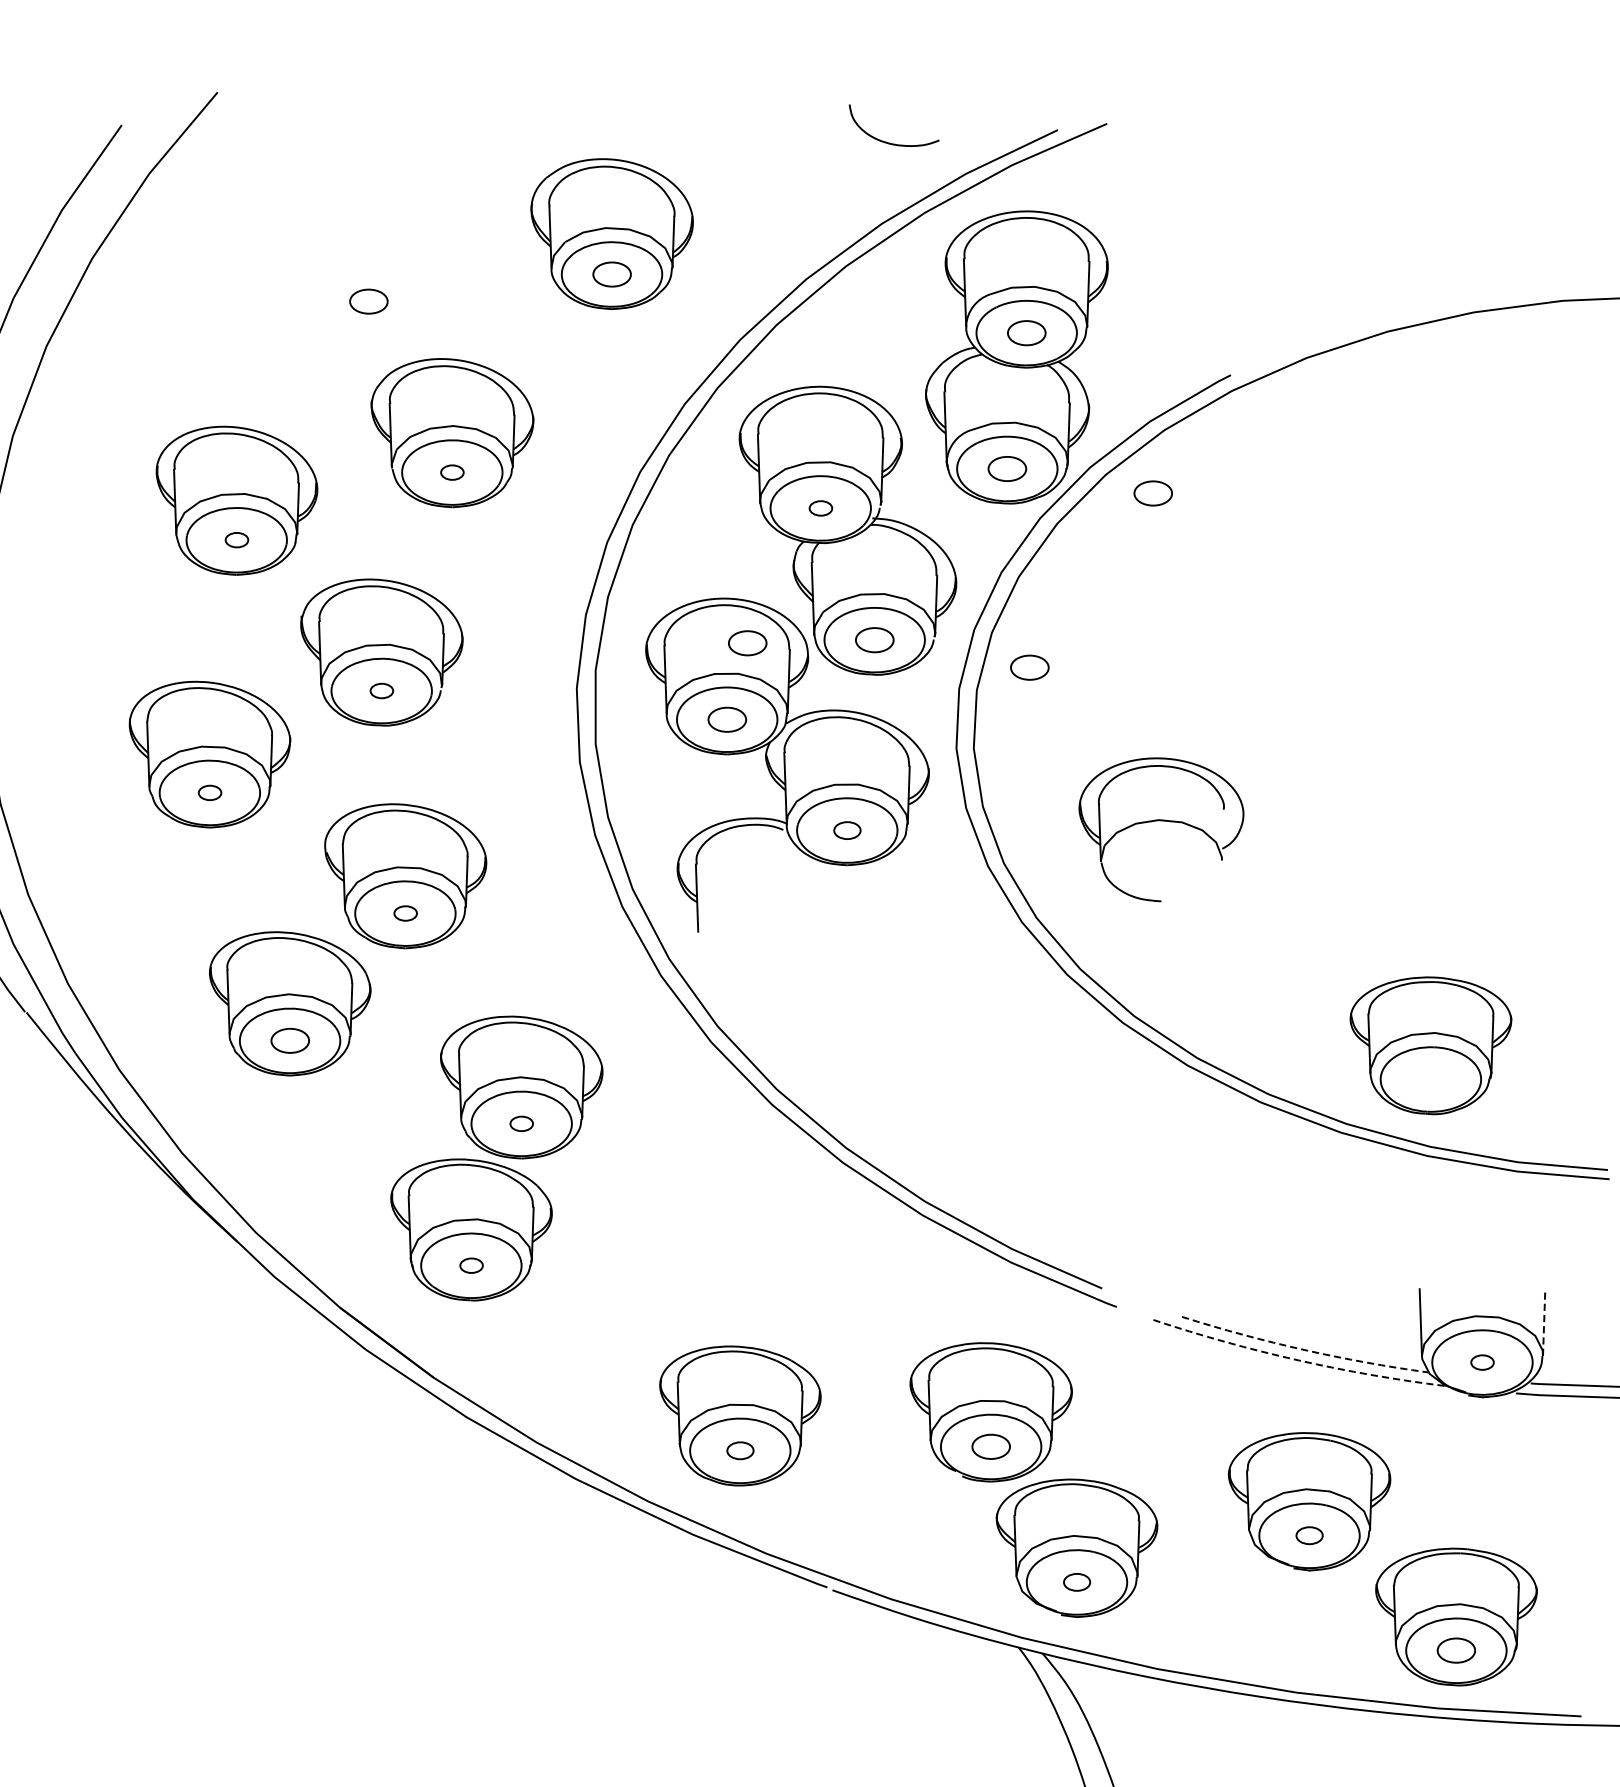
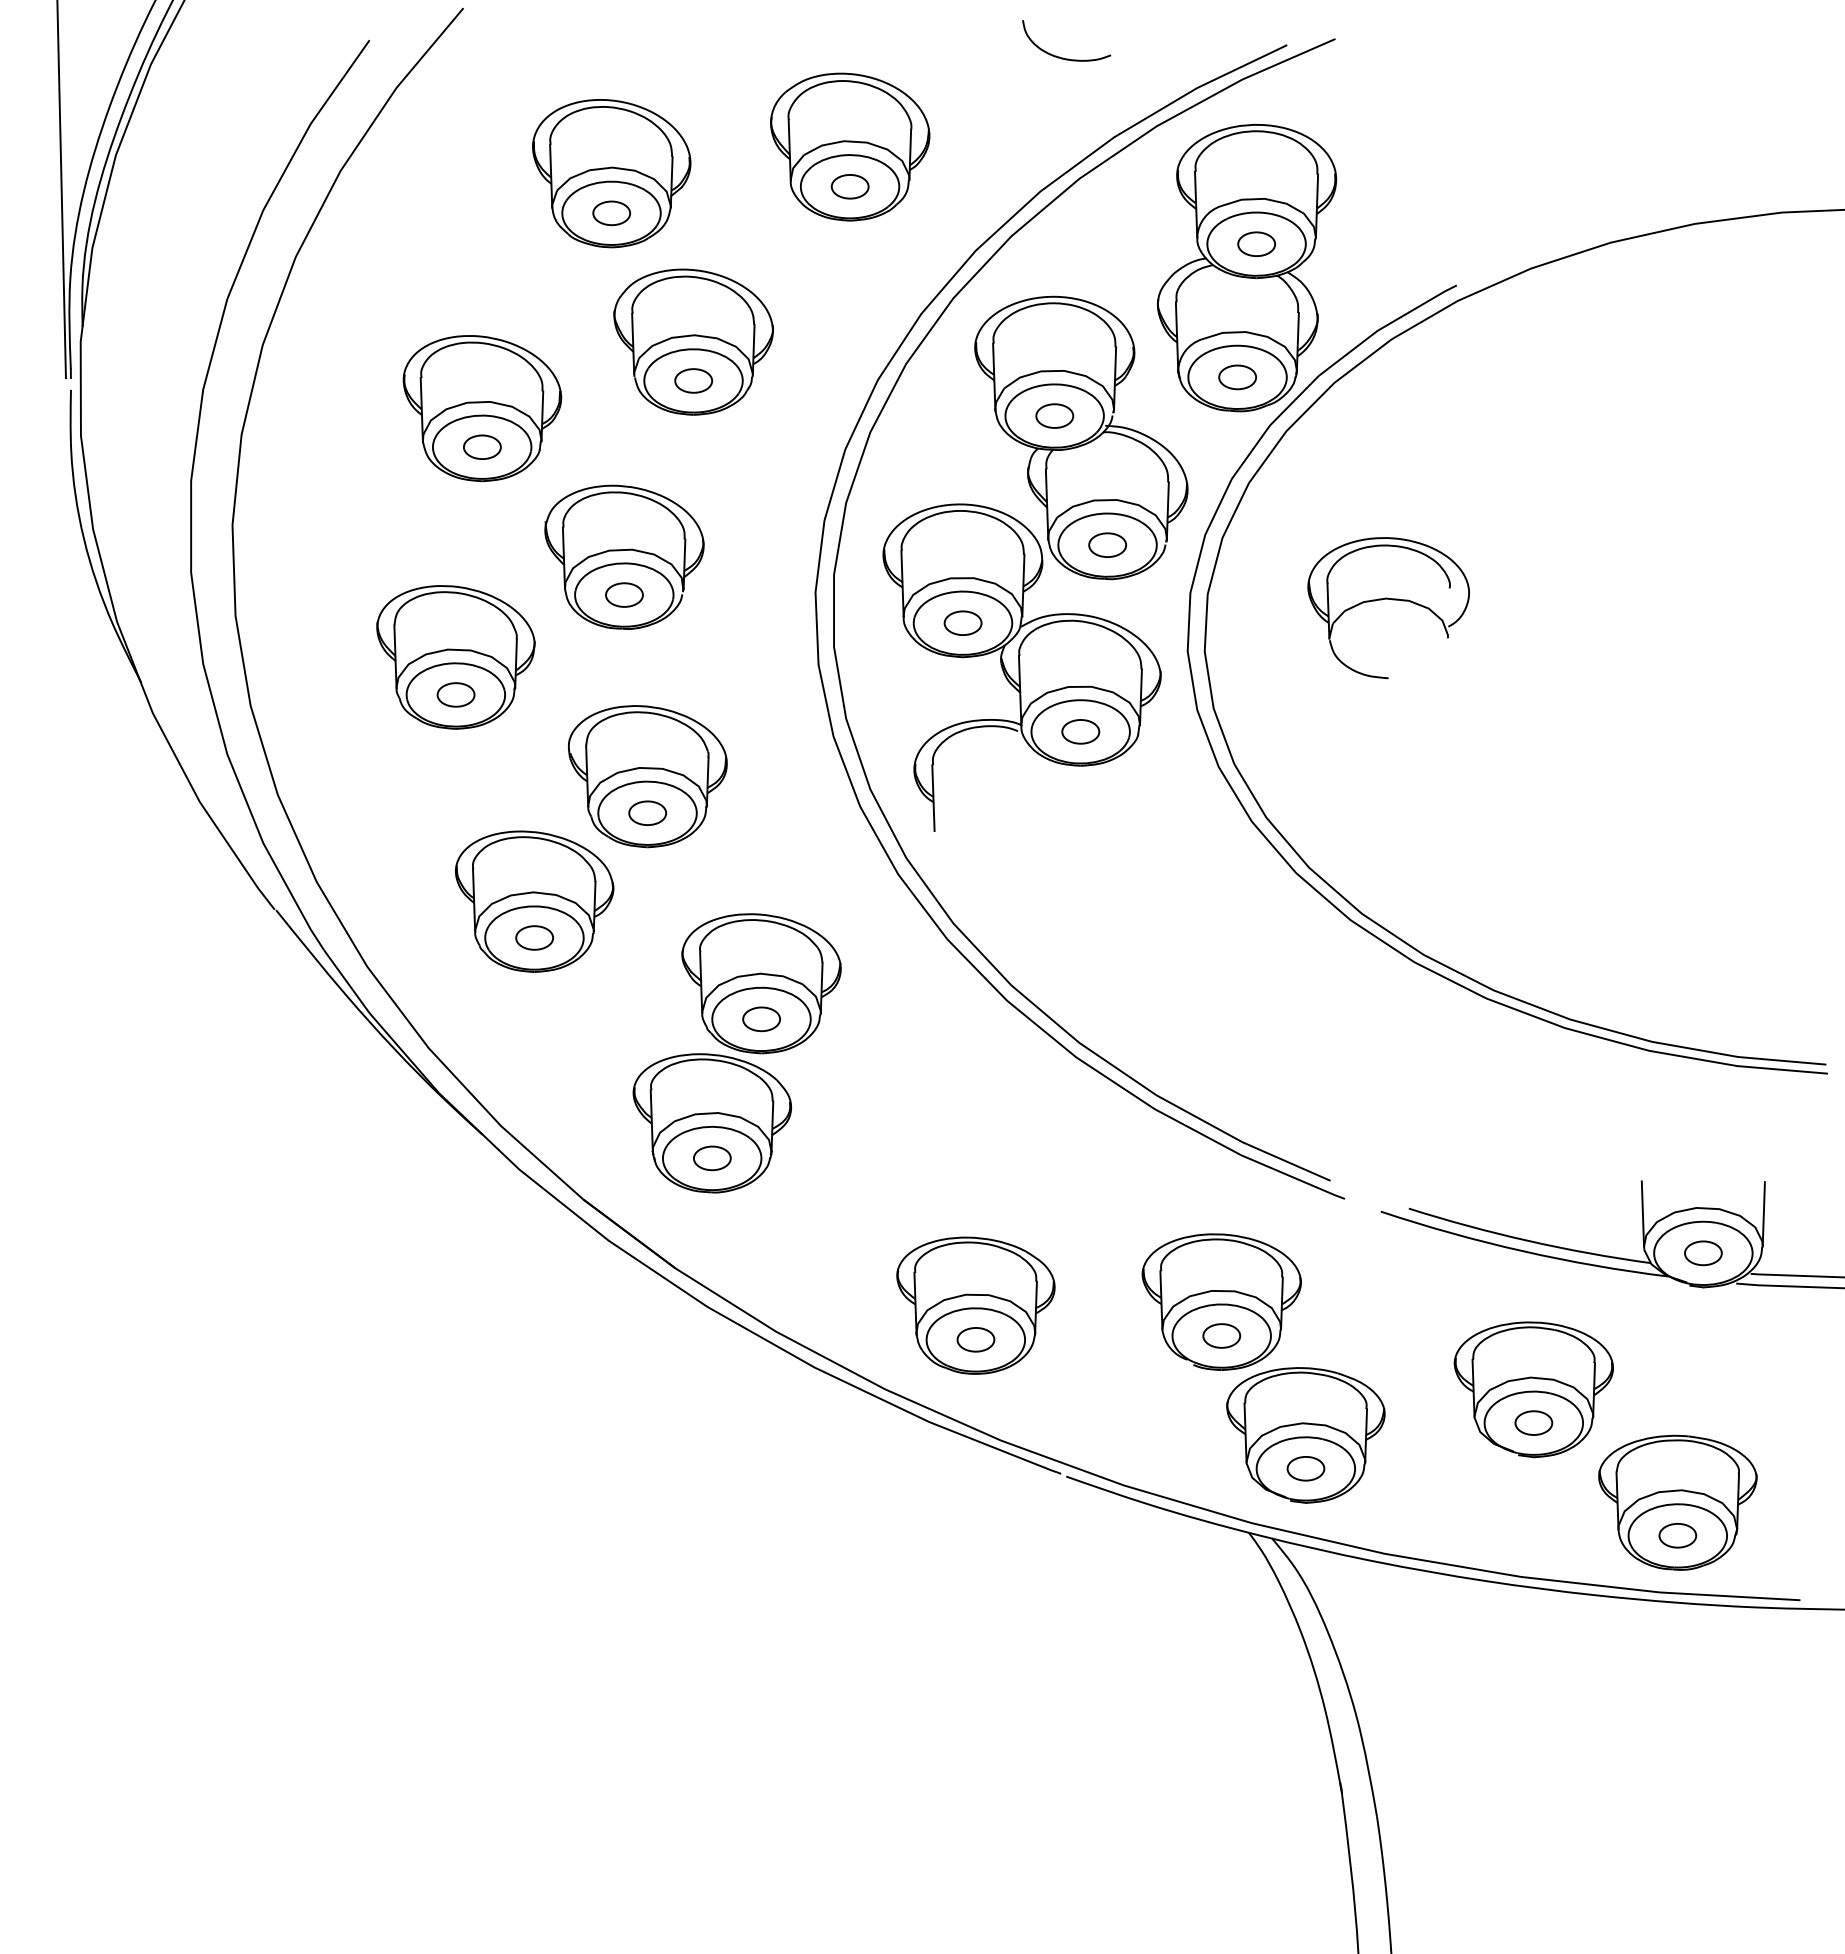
curve: (890, 142) -> (1063, 57), moved
part: (368, 260) -> (611, 173), added
part: (452, 472) -> (693, 380), size x1.67
part: (1153, 493) -> (1380, 401), removed
part: (820, 507) -> (1054, 415), size x1.67
part: (237, 539) -> (482, 446), size x1.67
part: (747, 642) -> (982, 547), removed
part: (1029, 666) -> (1259, 571), removed
part: (381, 690) -> (624, 594), size x1.67
part: (209, 792) -> (455, 694), size x1.67
part: (1165, 822) -> (1392, 600), moved
part: (847, 830) -> (1080, 731), size x1.43
part: (405, 912) -> (647, 812), size x1.67
part: (1430, 1045) -> (1652, 942), removed
part: (521, 1124) -> (761, 1019), size x1.67
part: (471, 1265) -> (712, 1158), size x1.67
line: (1543, 1321) -> (1763, 1213), dashed -> solid
arc: (1304, 1349) -> (1528, 1240), dashed -> solid
arc: (1297, 1360) -> (1522, 1251), dashed -> solid
part: (1482, 1362) -> (1703, 1253), size x1.67
part: (739, 1450) -> (975, 1339), size x1.43
part: (1309, 1535) -> (1533, 1422), size x1.43
part: (1076, 1582) -> (1305, 1468), size x1.43

